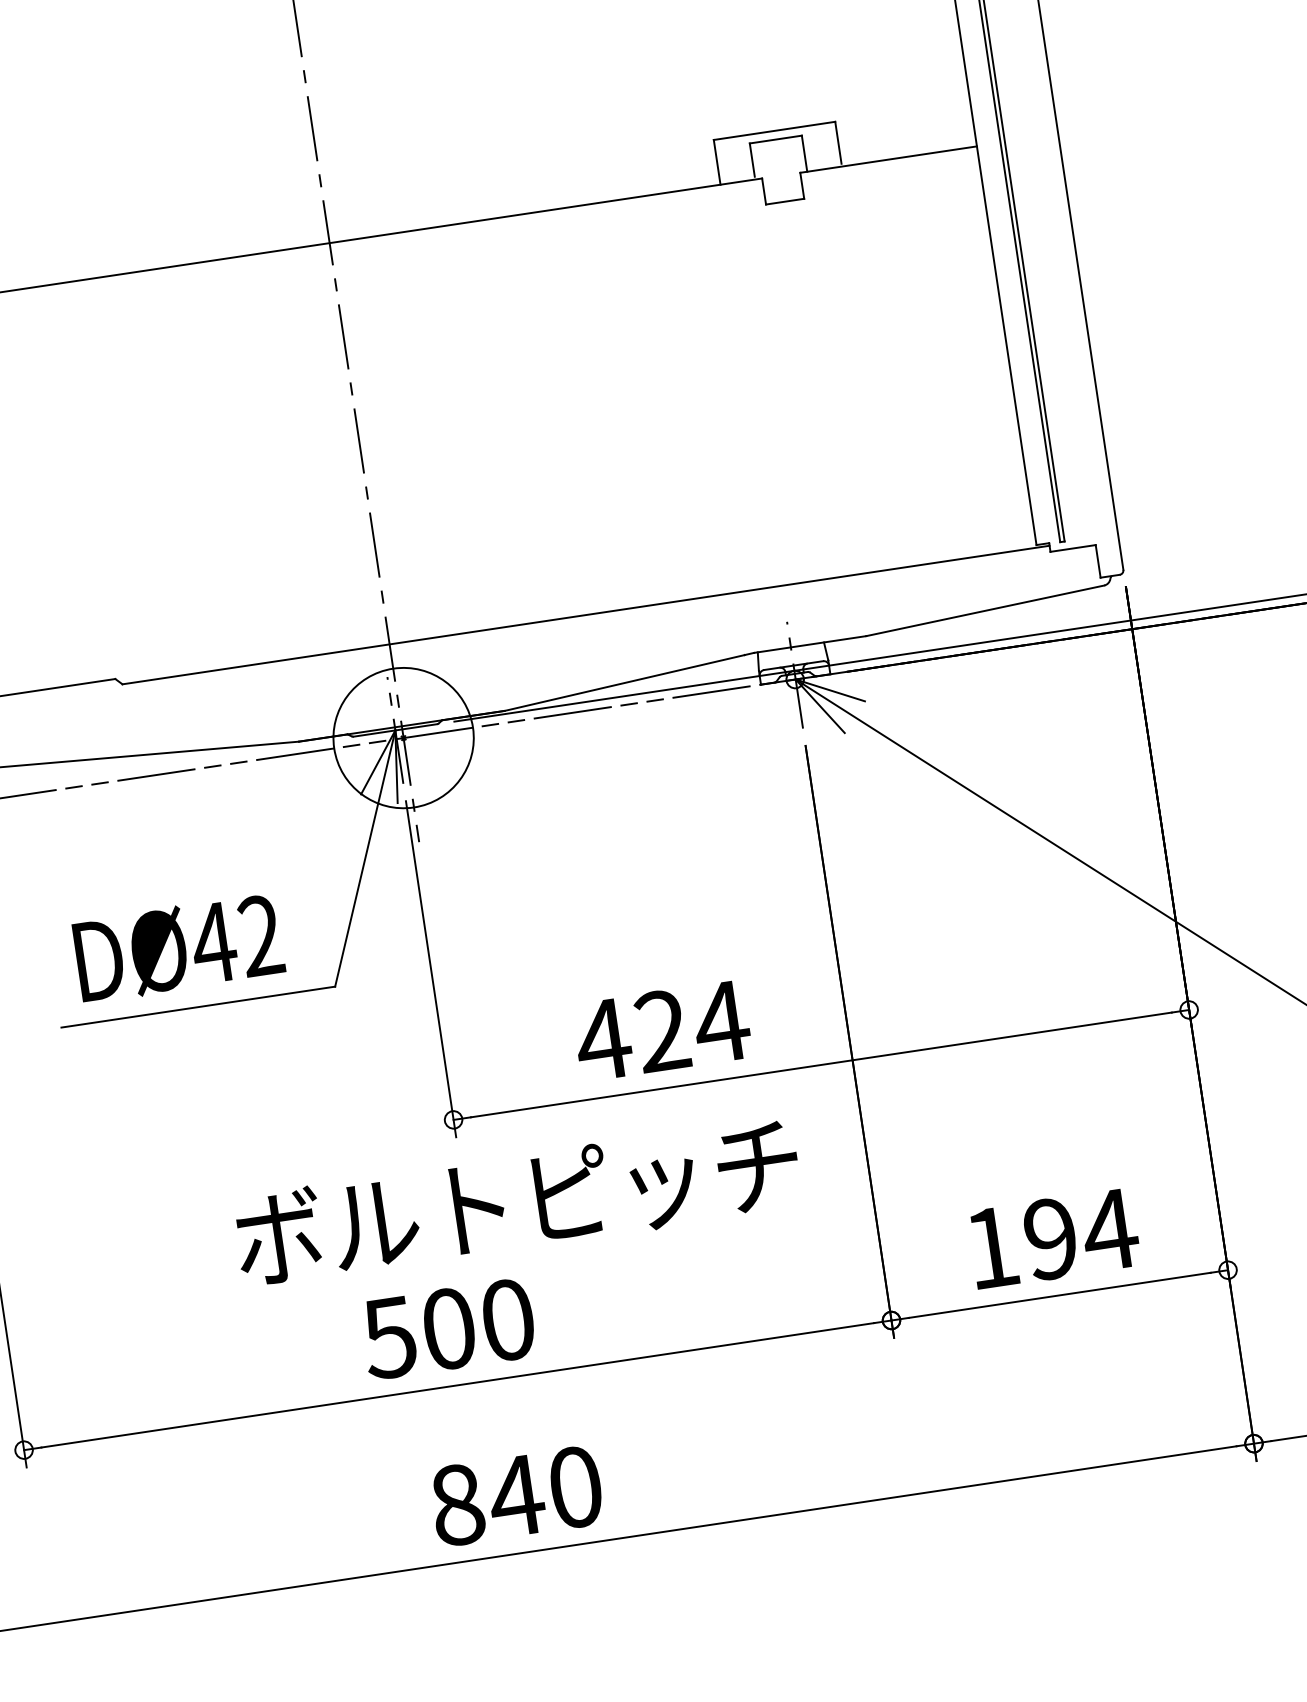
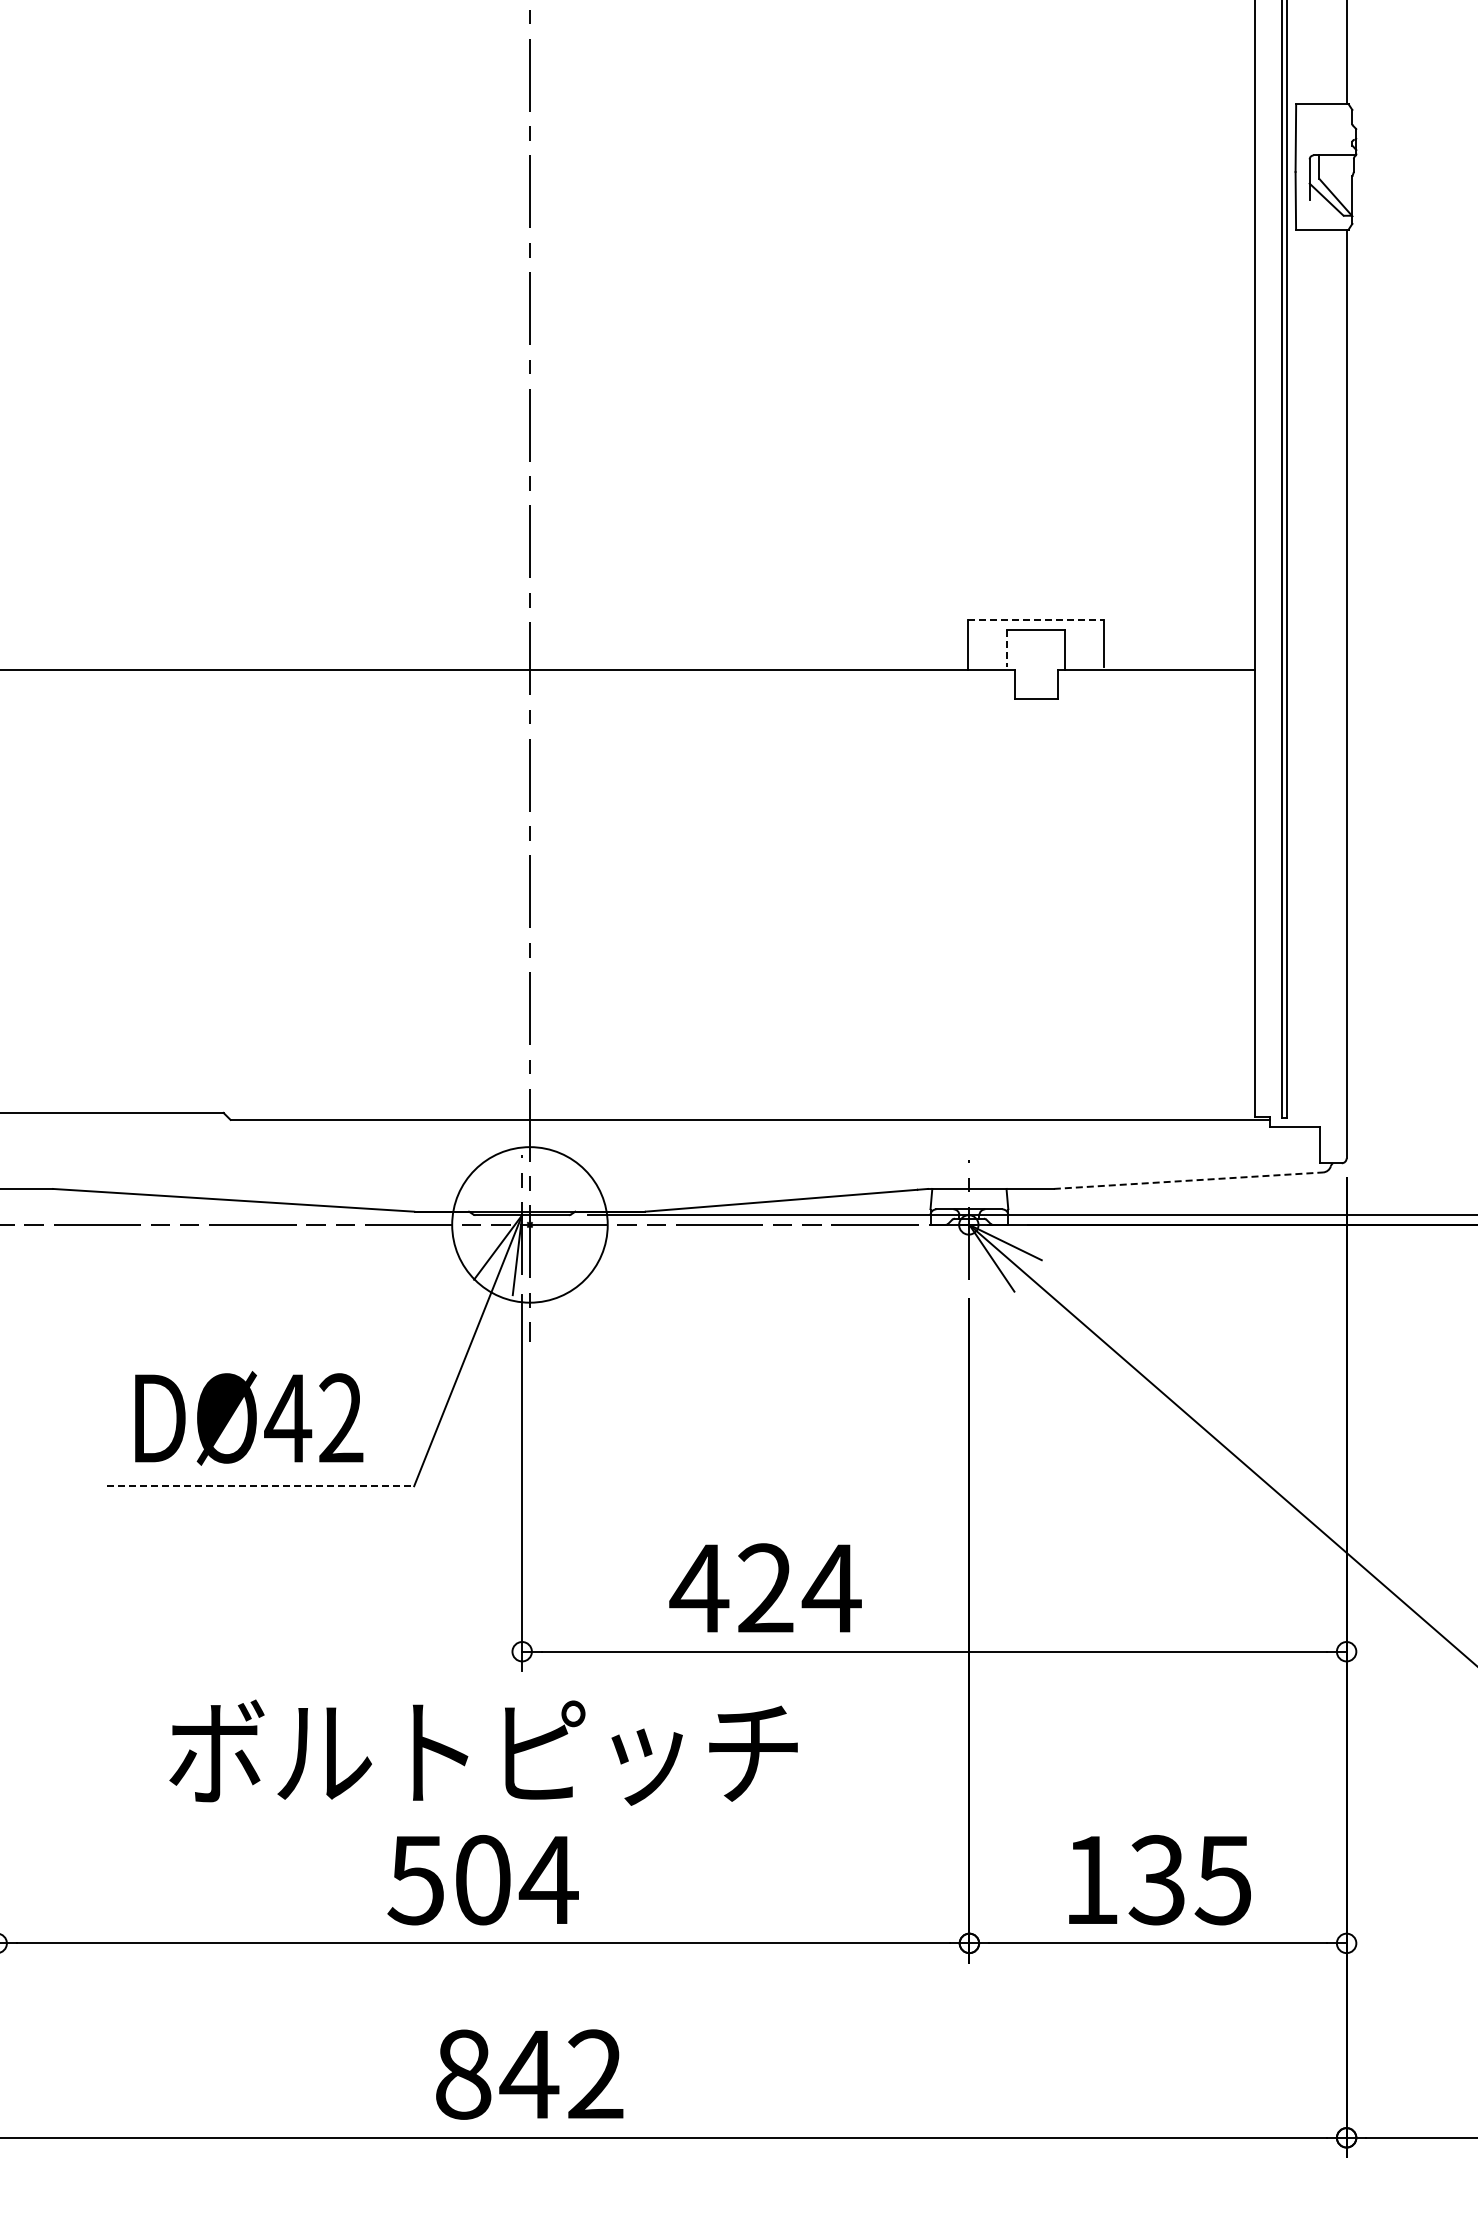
line: (774, 131) -> (1036, 620), solid -> dashed
line: (751, 160) -> (1006, 648), solid -> dashed
line: (985, 610) -> (1188, 1180), solid -> dashed
line: (198, 1007) -> (261, 1486), solid -> dashed
text: (517, 1202) -> (483, 1752), moved
text: (1080, 1234) -> (1190, 1880), 194 -> 135
text: (507, 1320) -> (548, 1880), 500 -> 504
text: (575, 1487) -> (595, 2074), 840 -> 842

